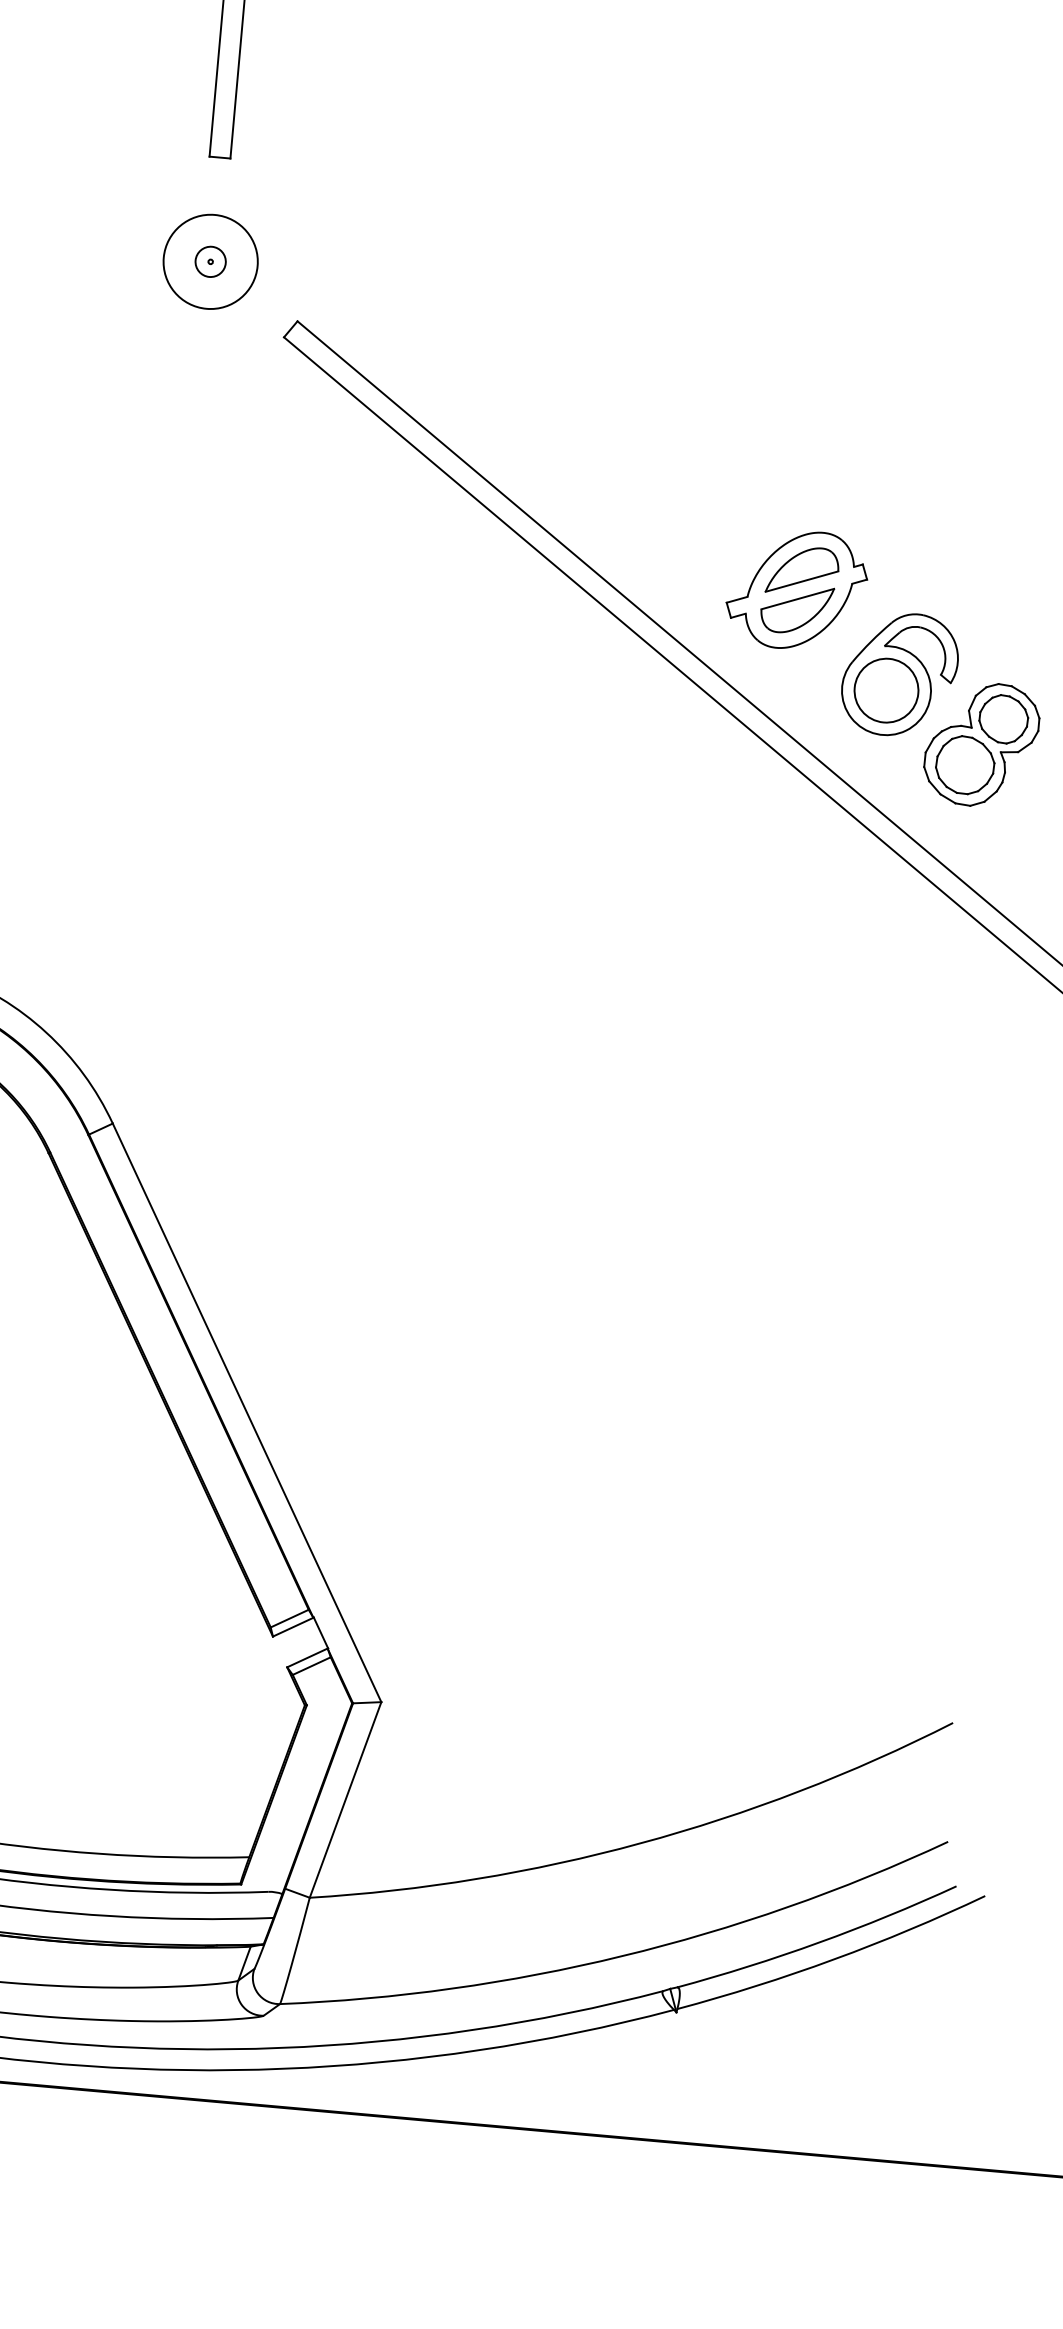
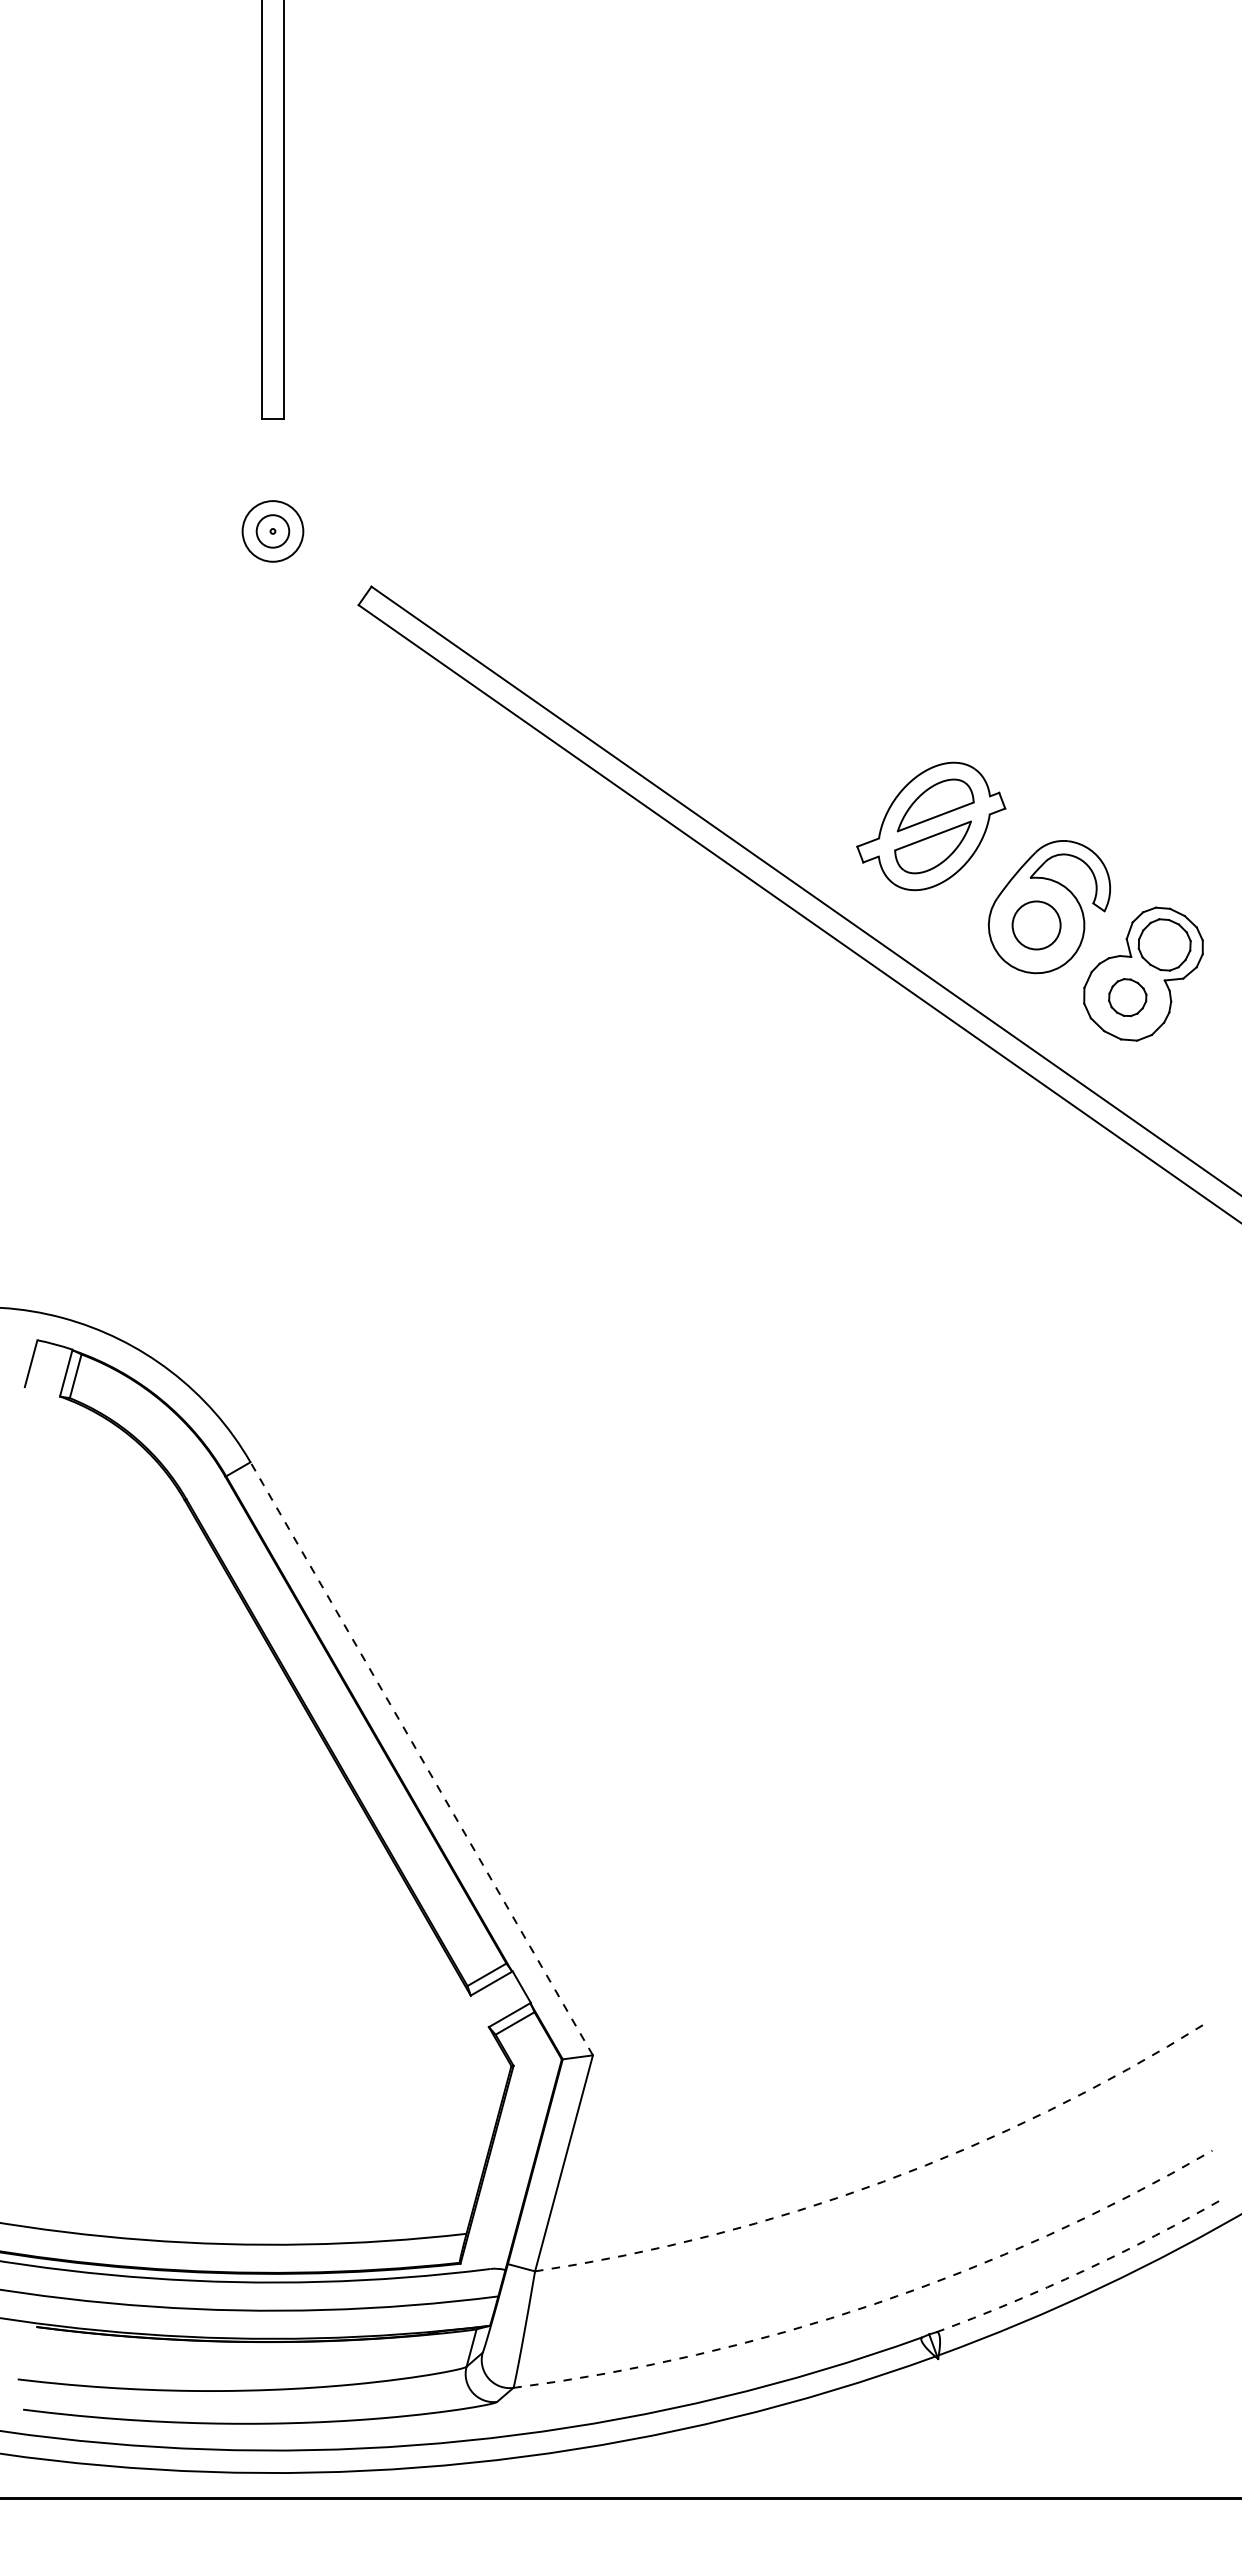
circle: (210, 261) -> (272, 531), size x0.6
circle: (886, 690) -> (1036, 925), size x0.7
part: (964, 765) -> (1127, 997), size x0.6
line: (246, 1412) -> (421, 1758), solid -> dashed
arc: (640, 1843) -> (883, 2181), solid -> dashed
arc: (818, 1942) -> (1083, 2270), solid -> dashed
arc: (621, 1956) -> (874, 2304), solid -> dashed

